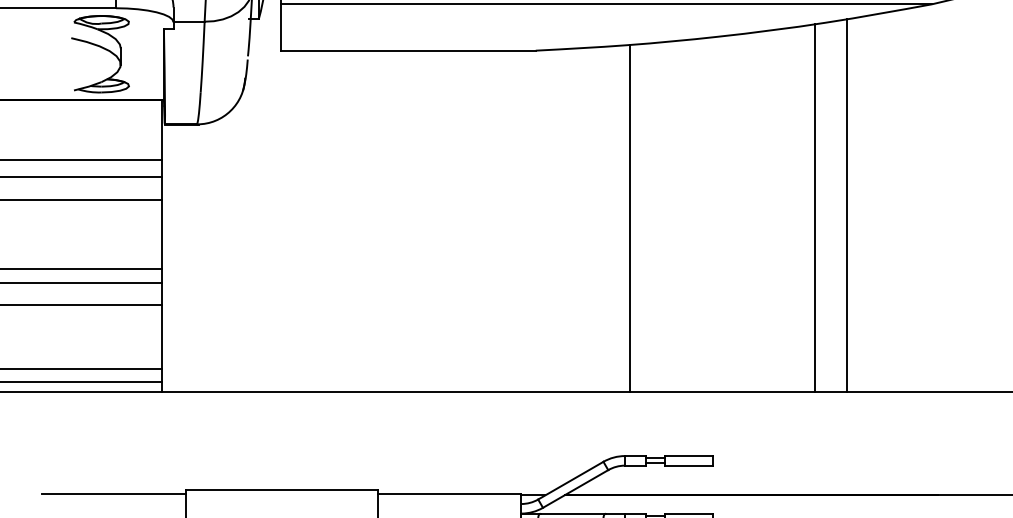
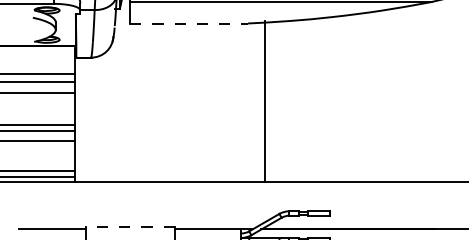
line: (409, 50) -> (189, 23), solid -> dashed
line: (847, 203) -> (392, 94), removed
line: (815, 208) -> (377, 96), removed
line: (629, 216) -> (264, 100), moved
line: (279, 488) -> (129, 226), solid -> dashed

